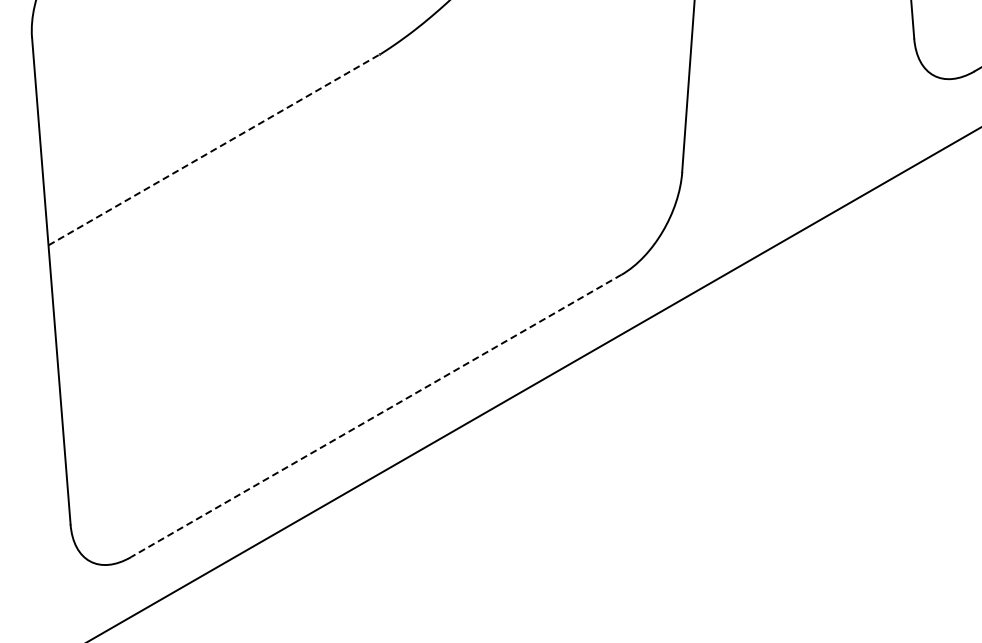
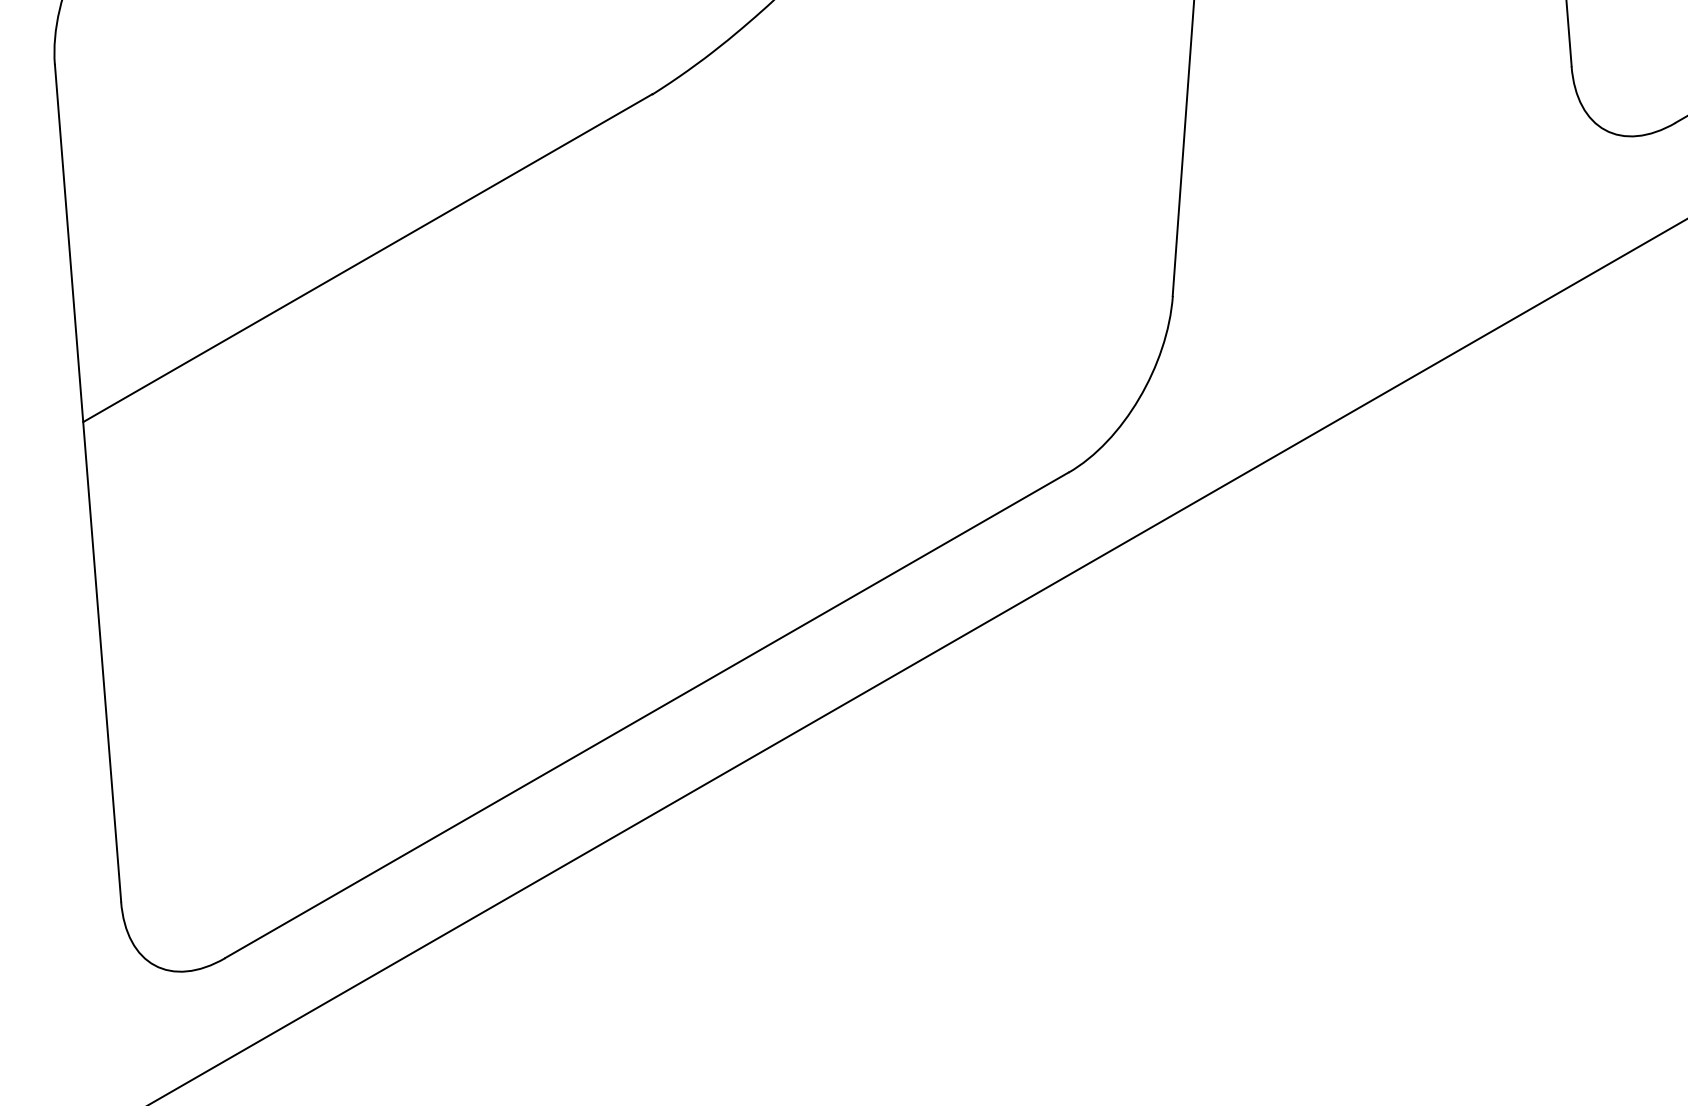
line: (213, 150) -> (366, 258), dashed -> solid
line: (376, 415) -> (647, 714), dashed -> solid

